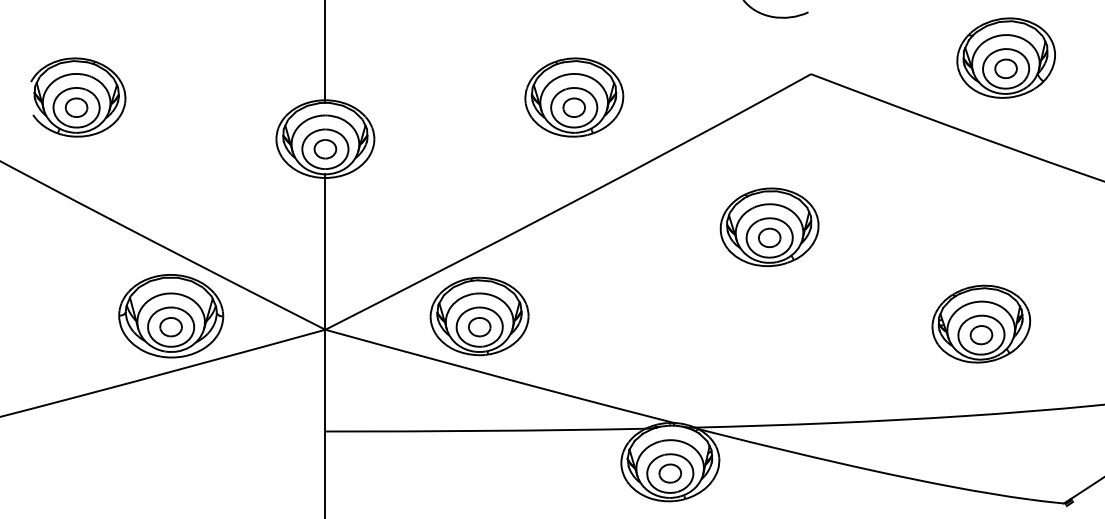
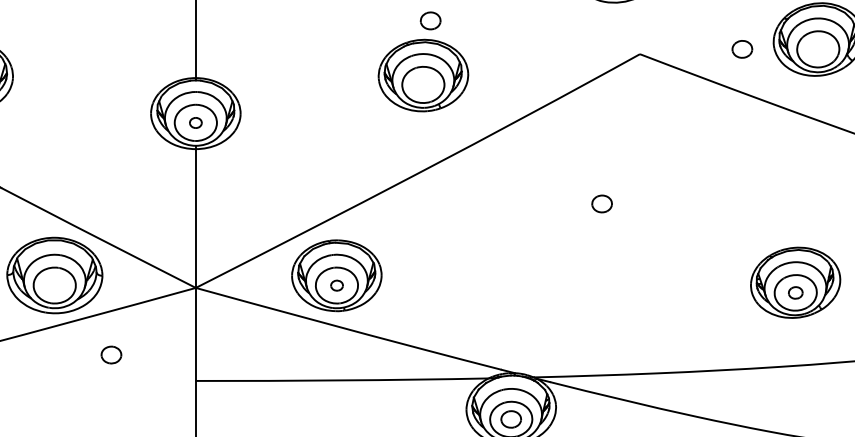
part: (1005, 68) -> (741, 49), moved
part: (573, 107) -> (430, 20), moved
part: (325, 149) -> (195, 123), size x0.6
part: (769, 226) -> (601, 193), removed
part: (170, 327) -> (110, 355), moved
part: (479, 327) -> (336, 285), size x0.6
part: (981, 335) -> (795, 293), size x0.7

